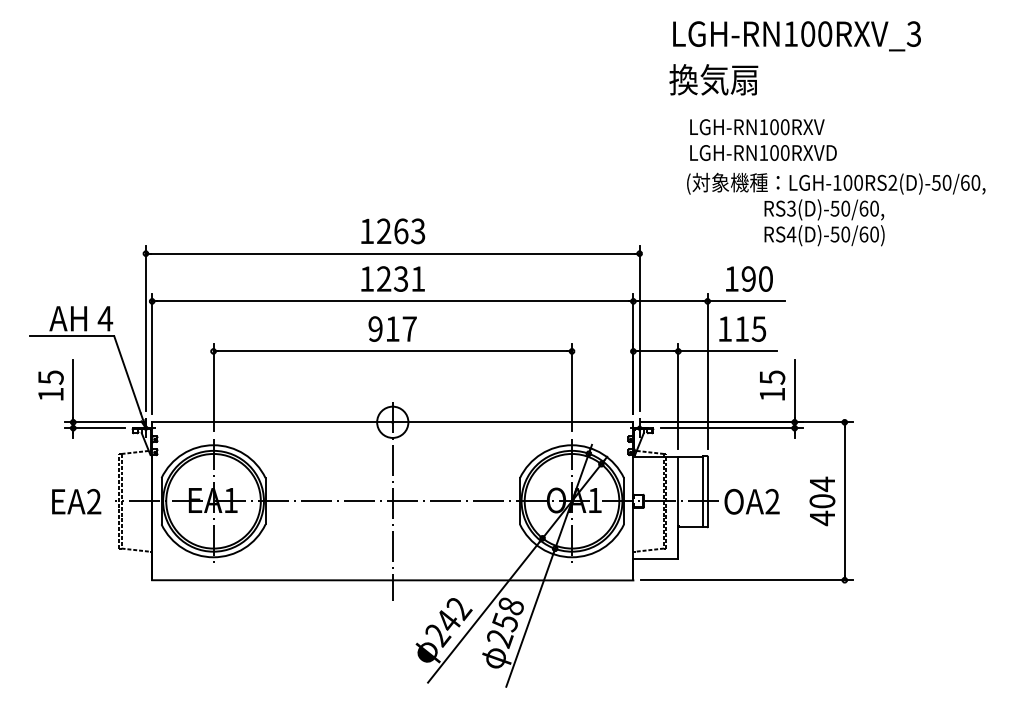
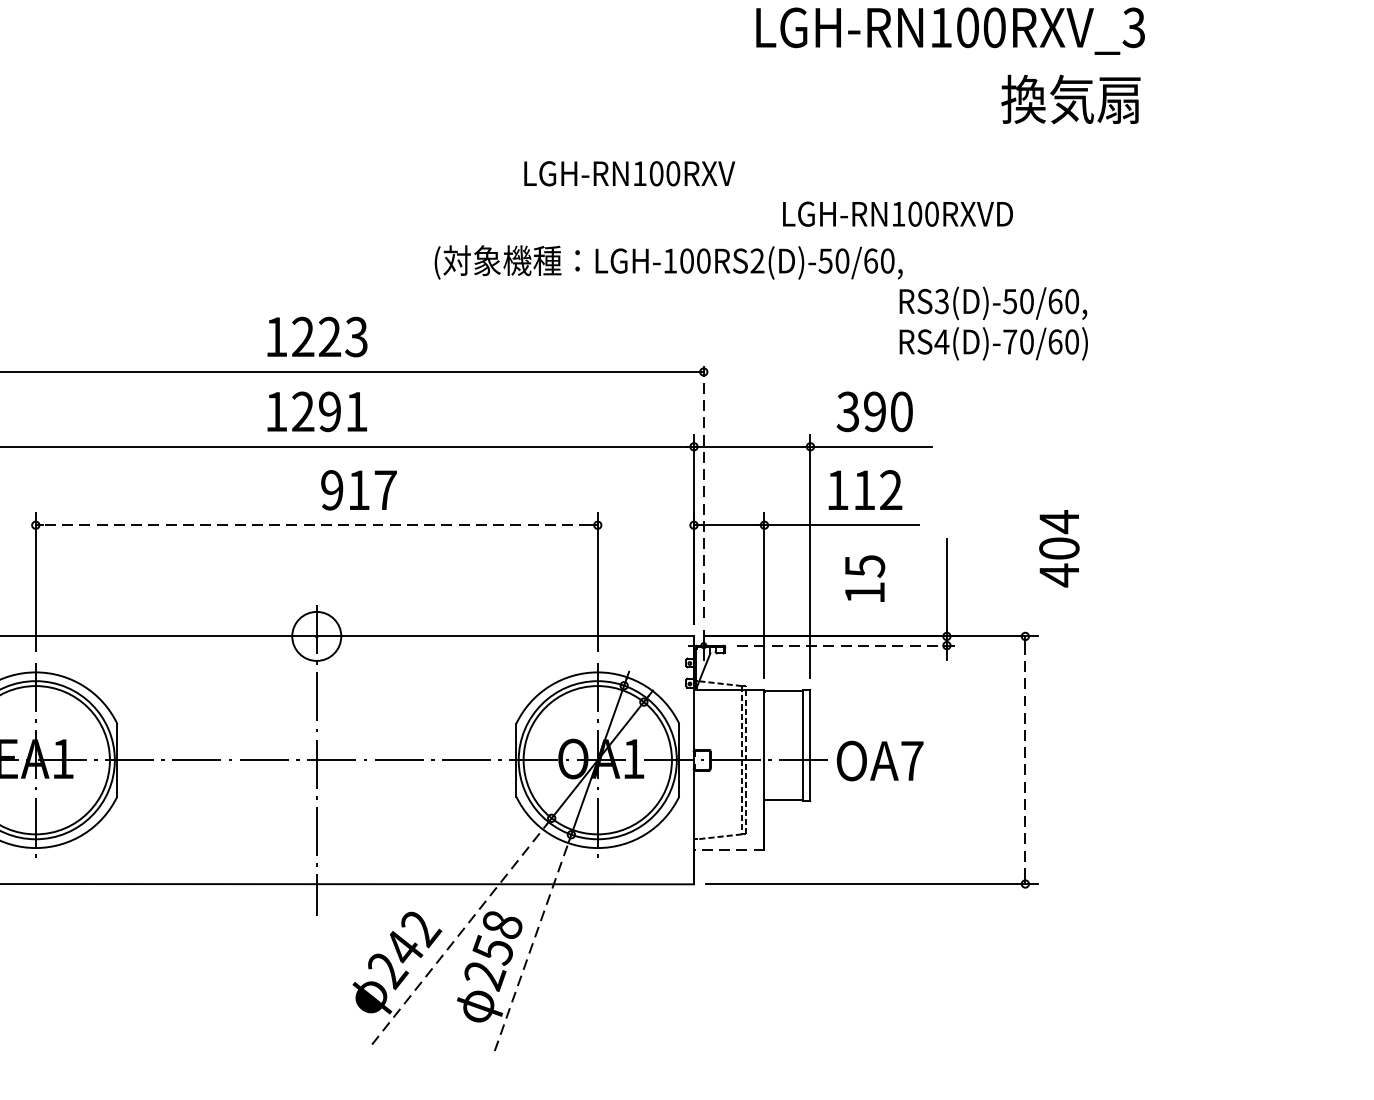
text: (713, 79) -> (1070, 98), moved
text: (757, 127) -> (629, 174), moved
text: (836, 183) -> (669, 262), moved
text: (401, 231) -> (330, 337), 1263 -> 1223
text: (834, 234) -> (1009, 341), RS4(D)-50/60) -> RS4(D)-70/60)
text: (400, 278) -> (328, 410), 1231 -> 1291
text: (731, 278) -> (847, 410), 190 -> 390
line: (639, 327) -> (703, 487), solid -> dashed
text: (392, 328) -> (358, 489), moved
text: (758, 328) -> (890, 489), 115 -> 112
line: (392, 351) -> (316, 525), solid -> dashed
text: (772, 385) -> (865, 578), moved
line: (731, 428) -> (847, 646), solid -> dashed
text: (772, 501) -> (912, 760), OA2 -> OA7
text: (822, 501) -> (1059, 548), moved
line: (844, 501) -> (1024, 760), solid -> dashed
line: (655, 558) -> (728, 849), solid -> dashed
line: (483, 612) -> (459, 934), solid -> dashed
line: (529, 620) -> (531, 947), solid -> dashed

